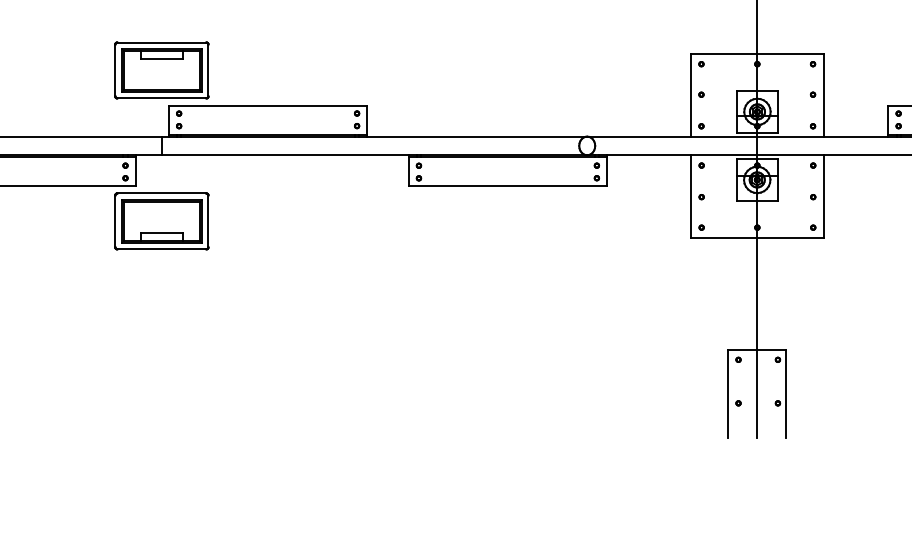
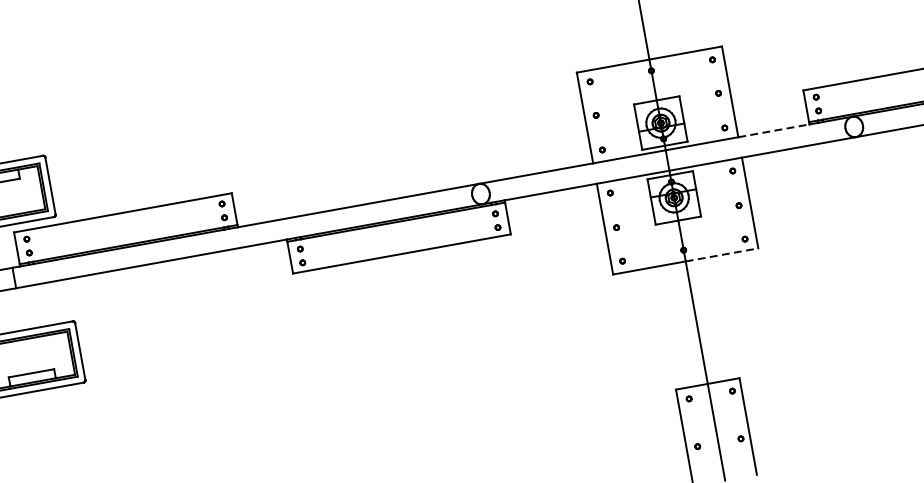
line: (856, 136) -> (774, 130), solid -> dashed
line: (790, 237) -> (722, 254), solid -> dashed

